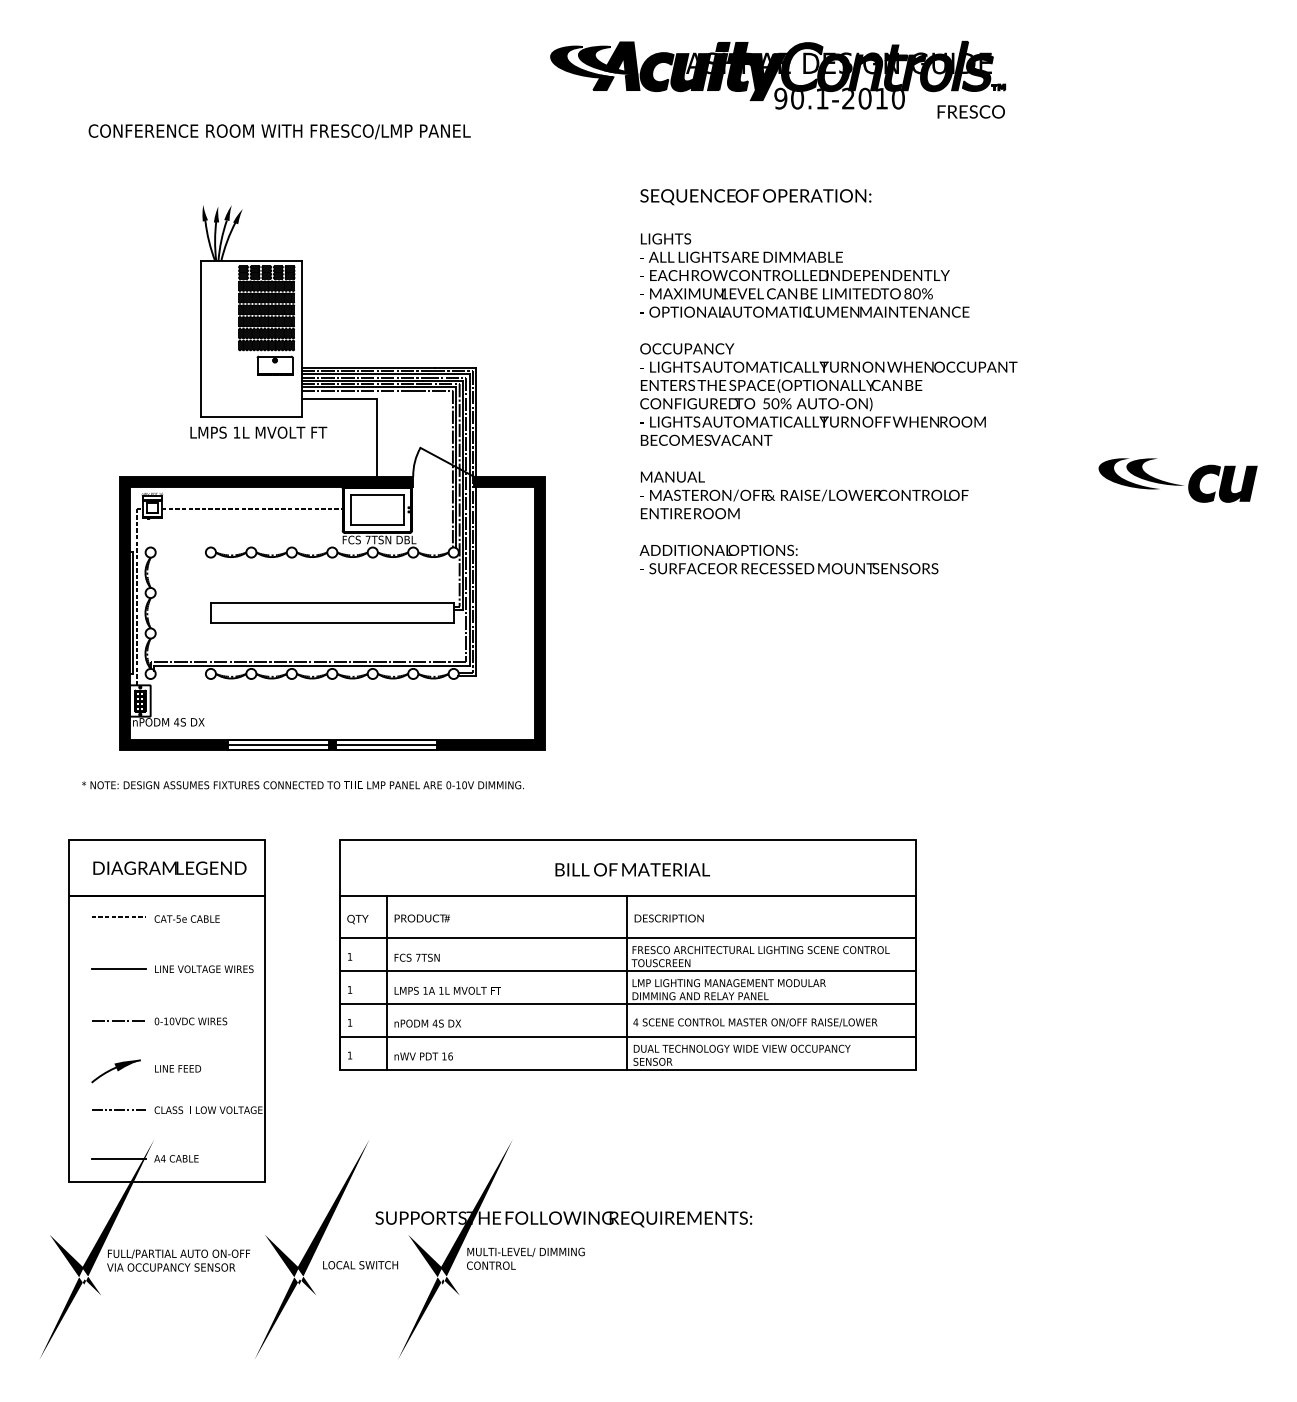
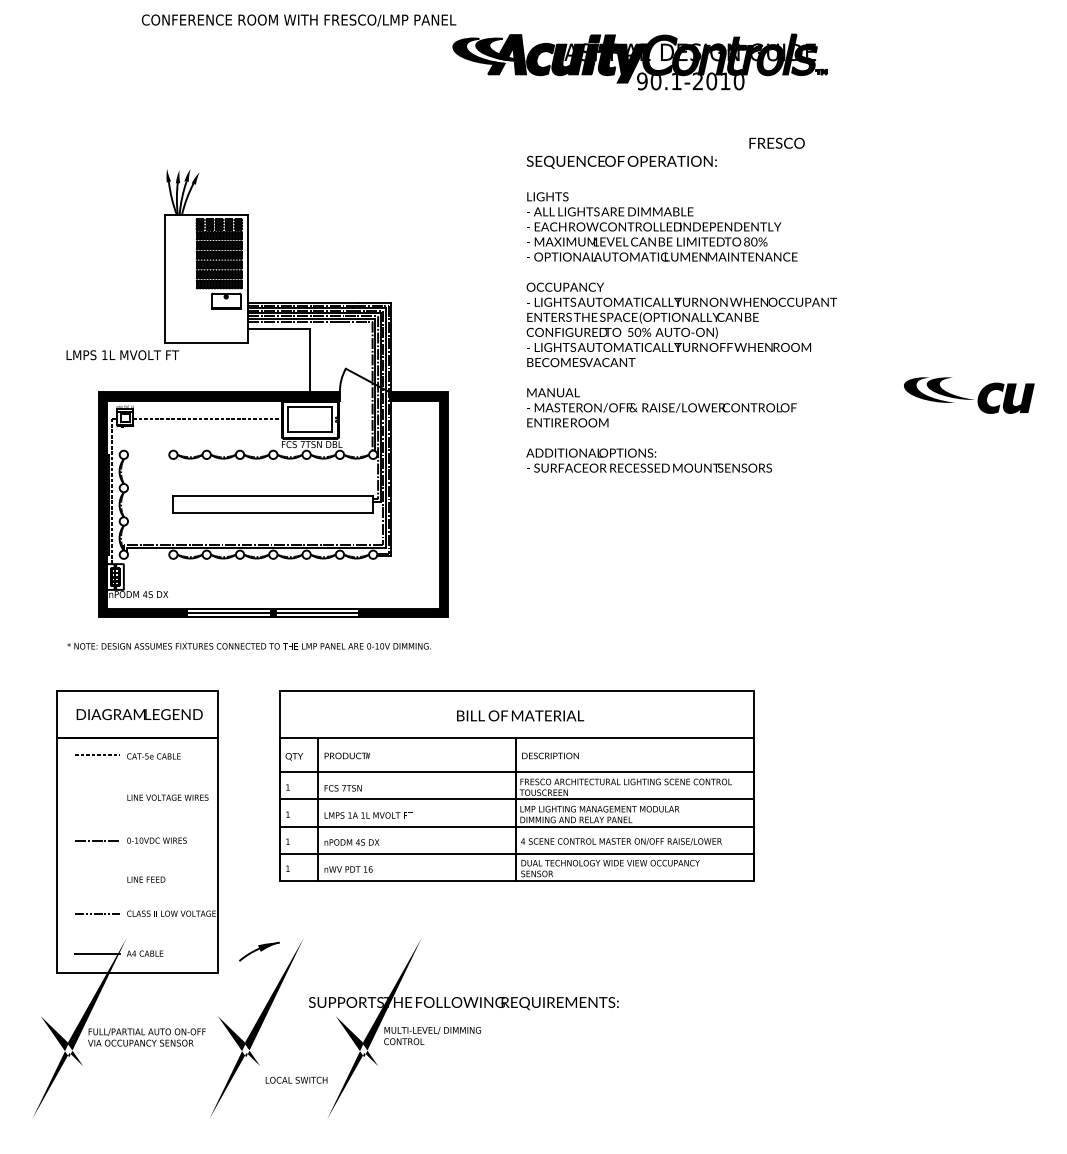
text: (970, 110) -> (776, 142), moved
text: (279, 131) -> (298, 20), moved
text: (258, 433) -> (122, 355), moved
line: (118, 968) -> (97, 797), removed
part: (116, 1071) -> (259, 951), moved
text: (360, 1264) -> (296, 1079), moved

